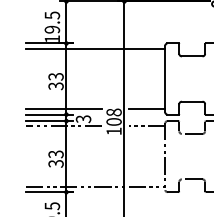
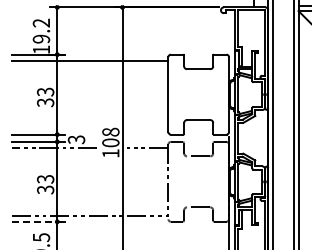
text: (52, 14) -> (41, 22), 19.5 -> 19.2
line: (63, 109) -> (54, 128), removed
line: (146, 109) -> (147, 128), removed
line: (49, 191) -> (38, 221), solid -> dashed

